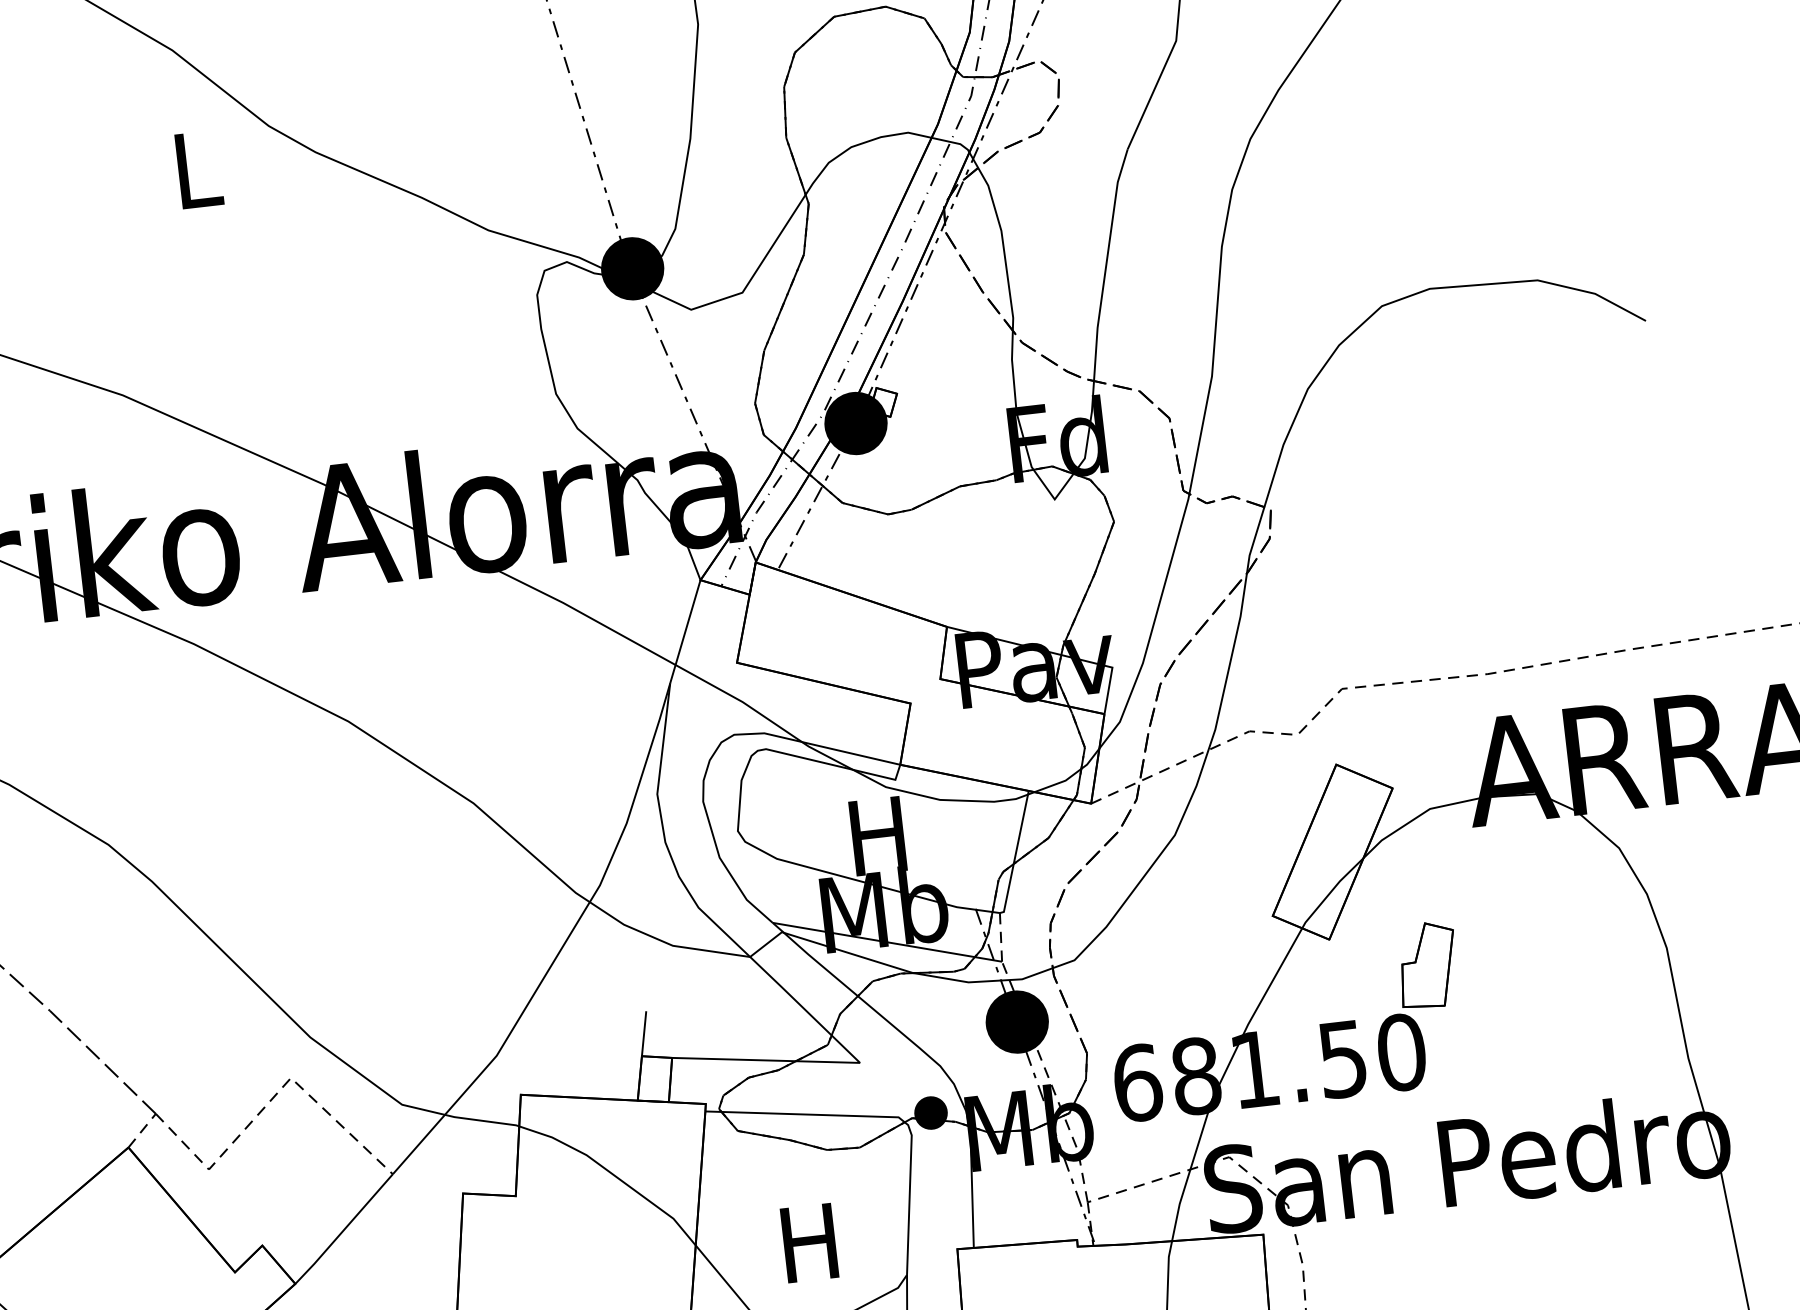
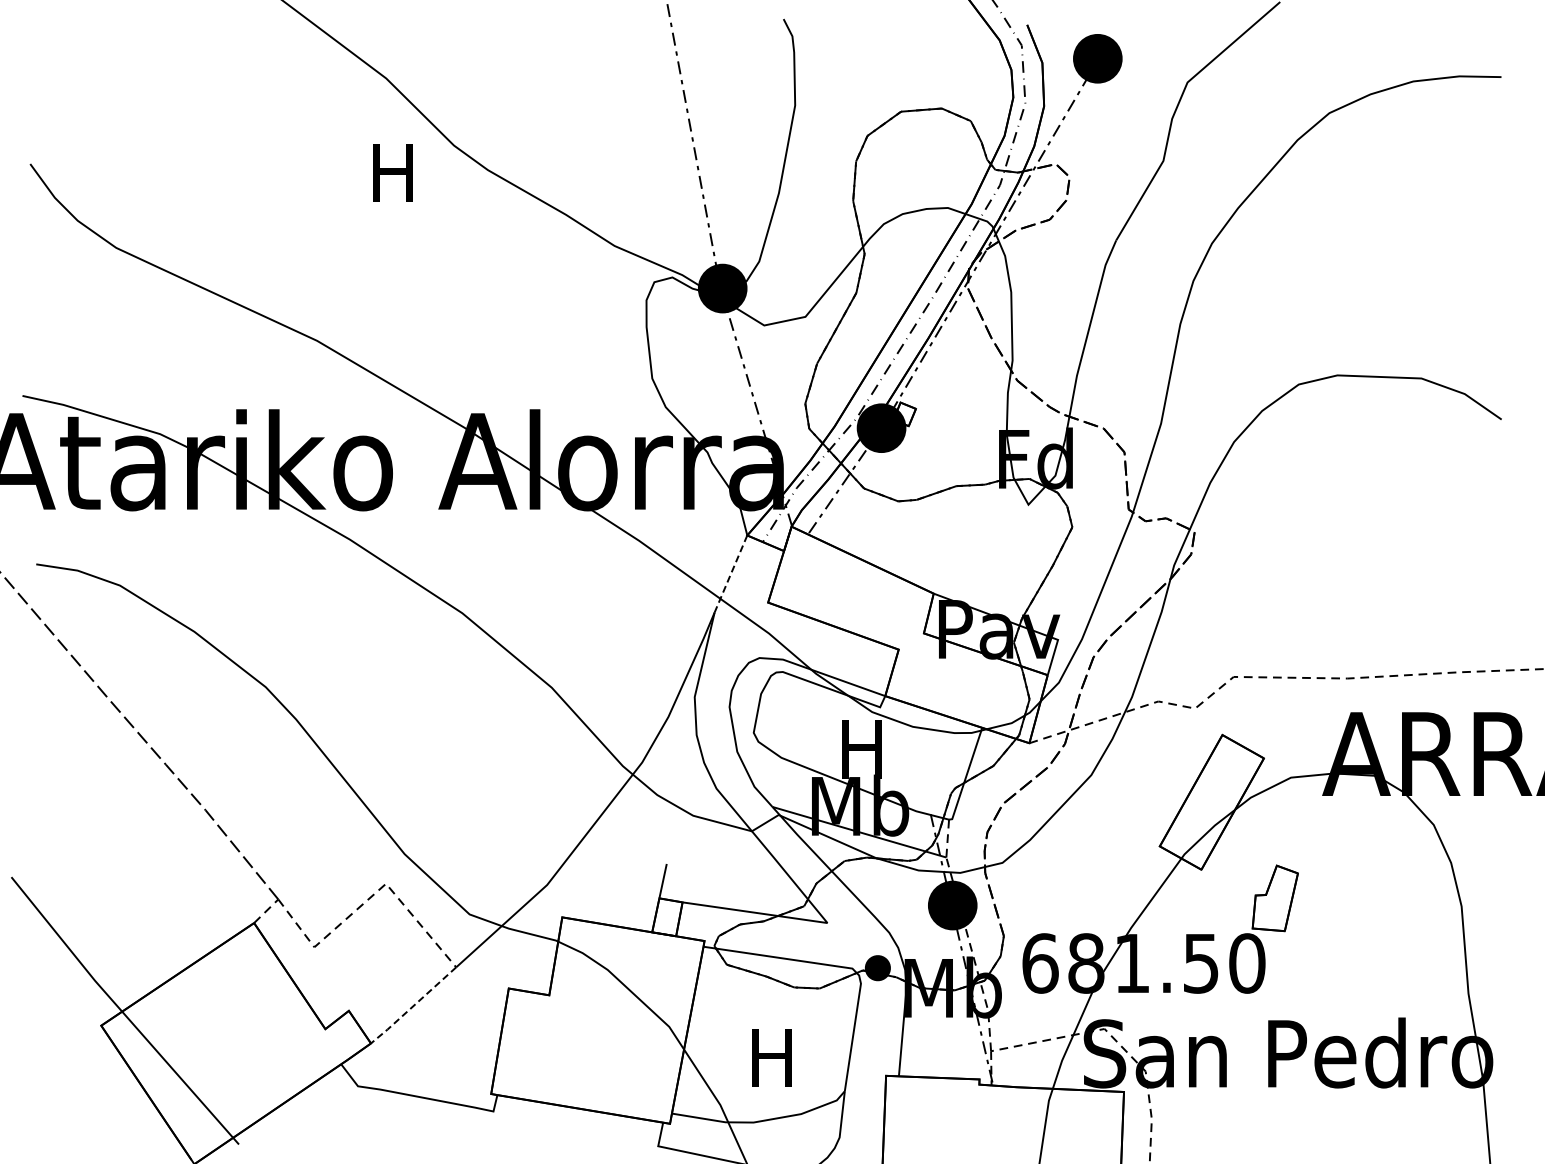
text: (194, 169) -> (392, 172), L -> H
line: (684, 631) -> (730, 573), solid -> dashed
line: (344, 1230) -> (413, 1006), solid -> dashed

